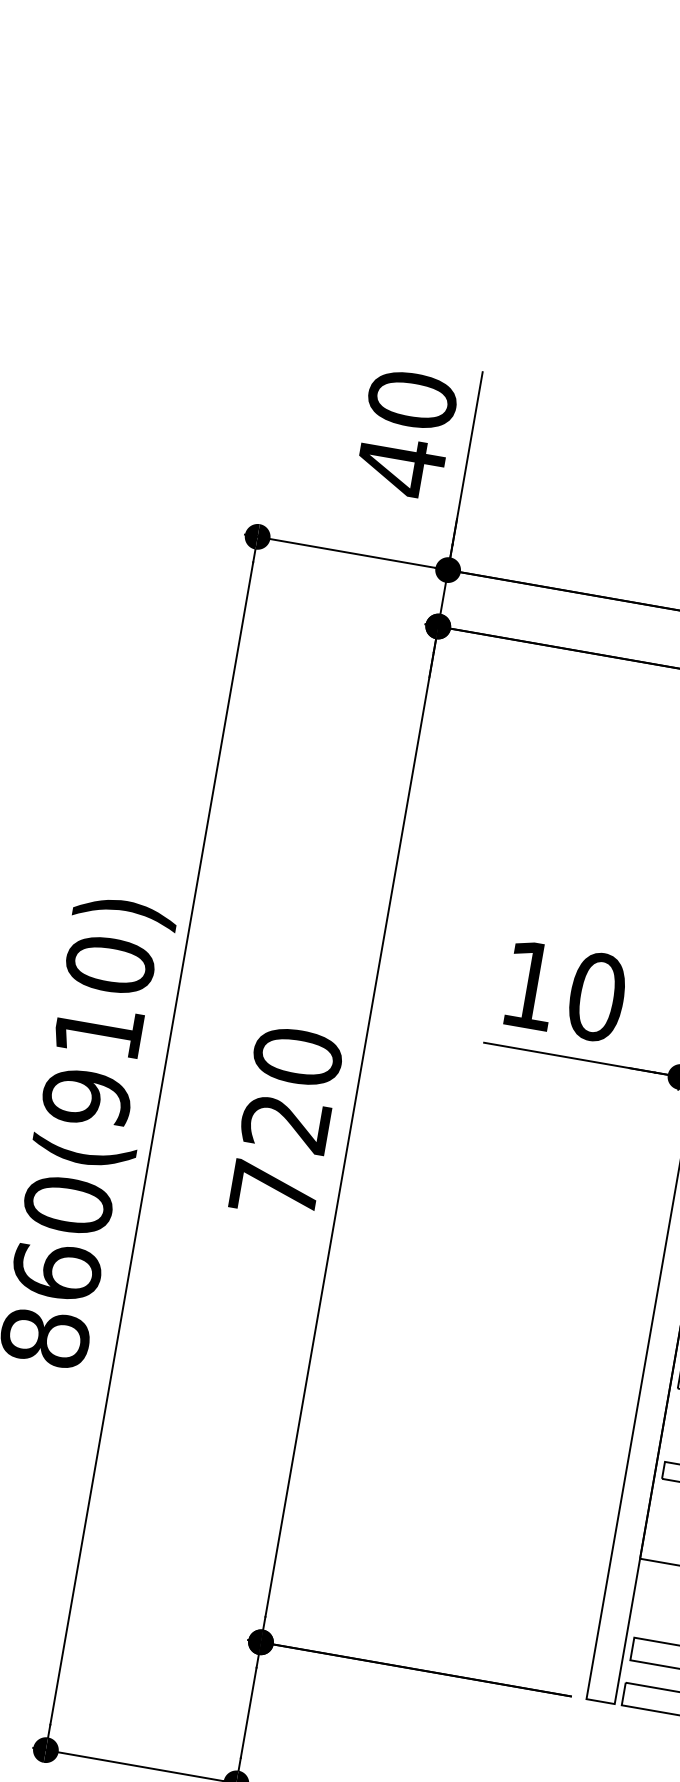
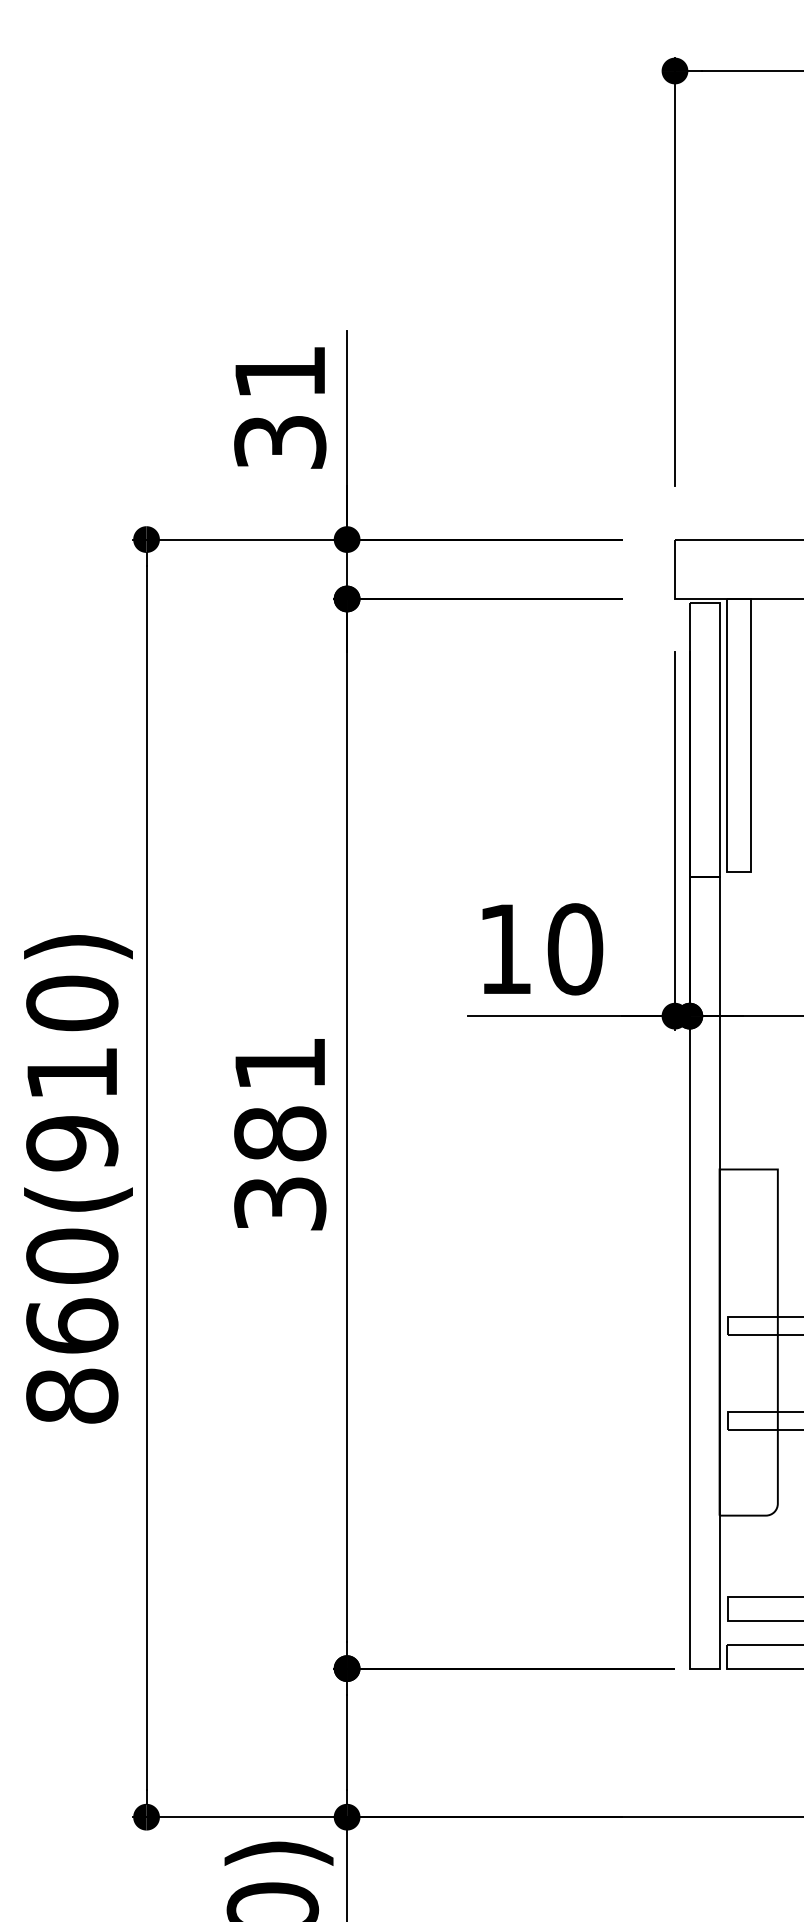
text: (406, 433) -> (280, 407), 40 -> 31
text: (286, 1123) -> (280, 1133), 720 -> 381

